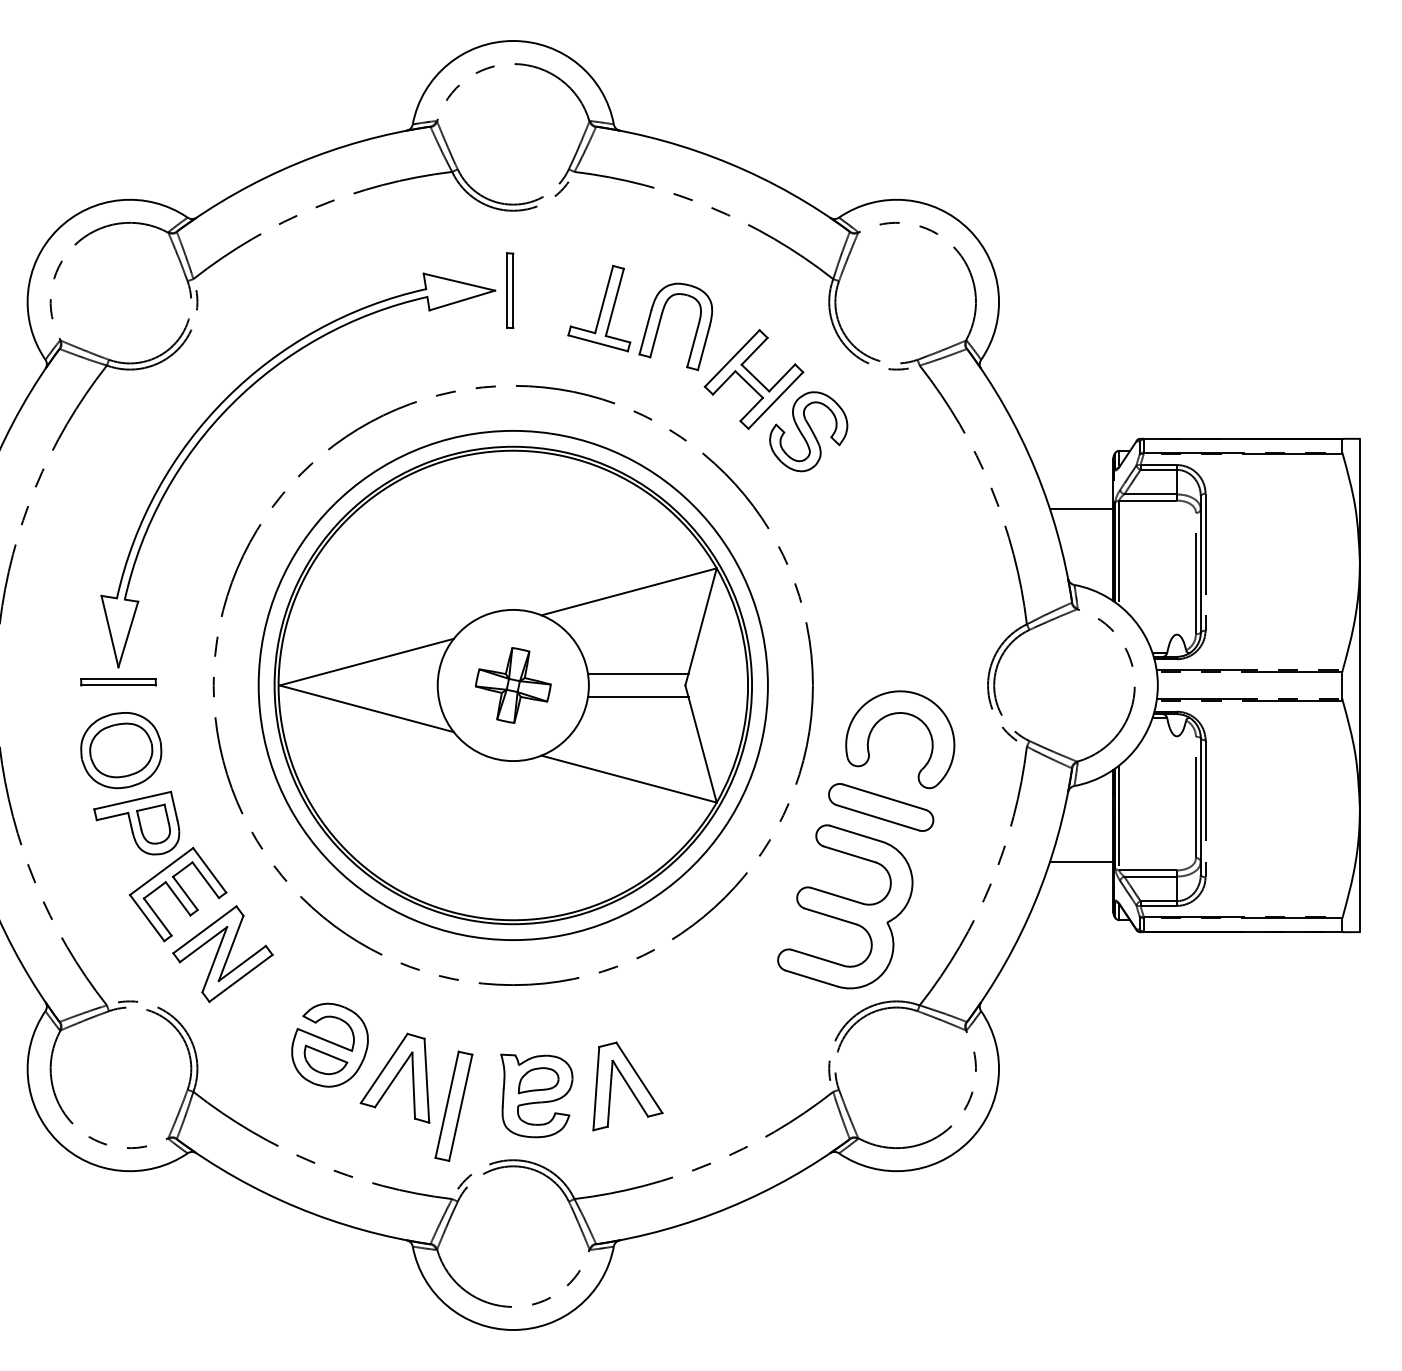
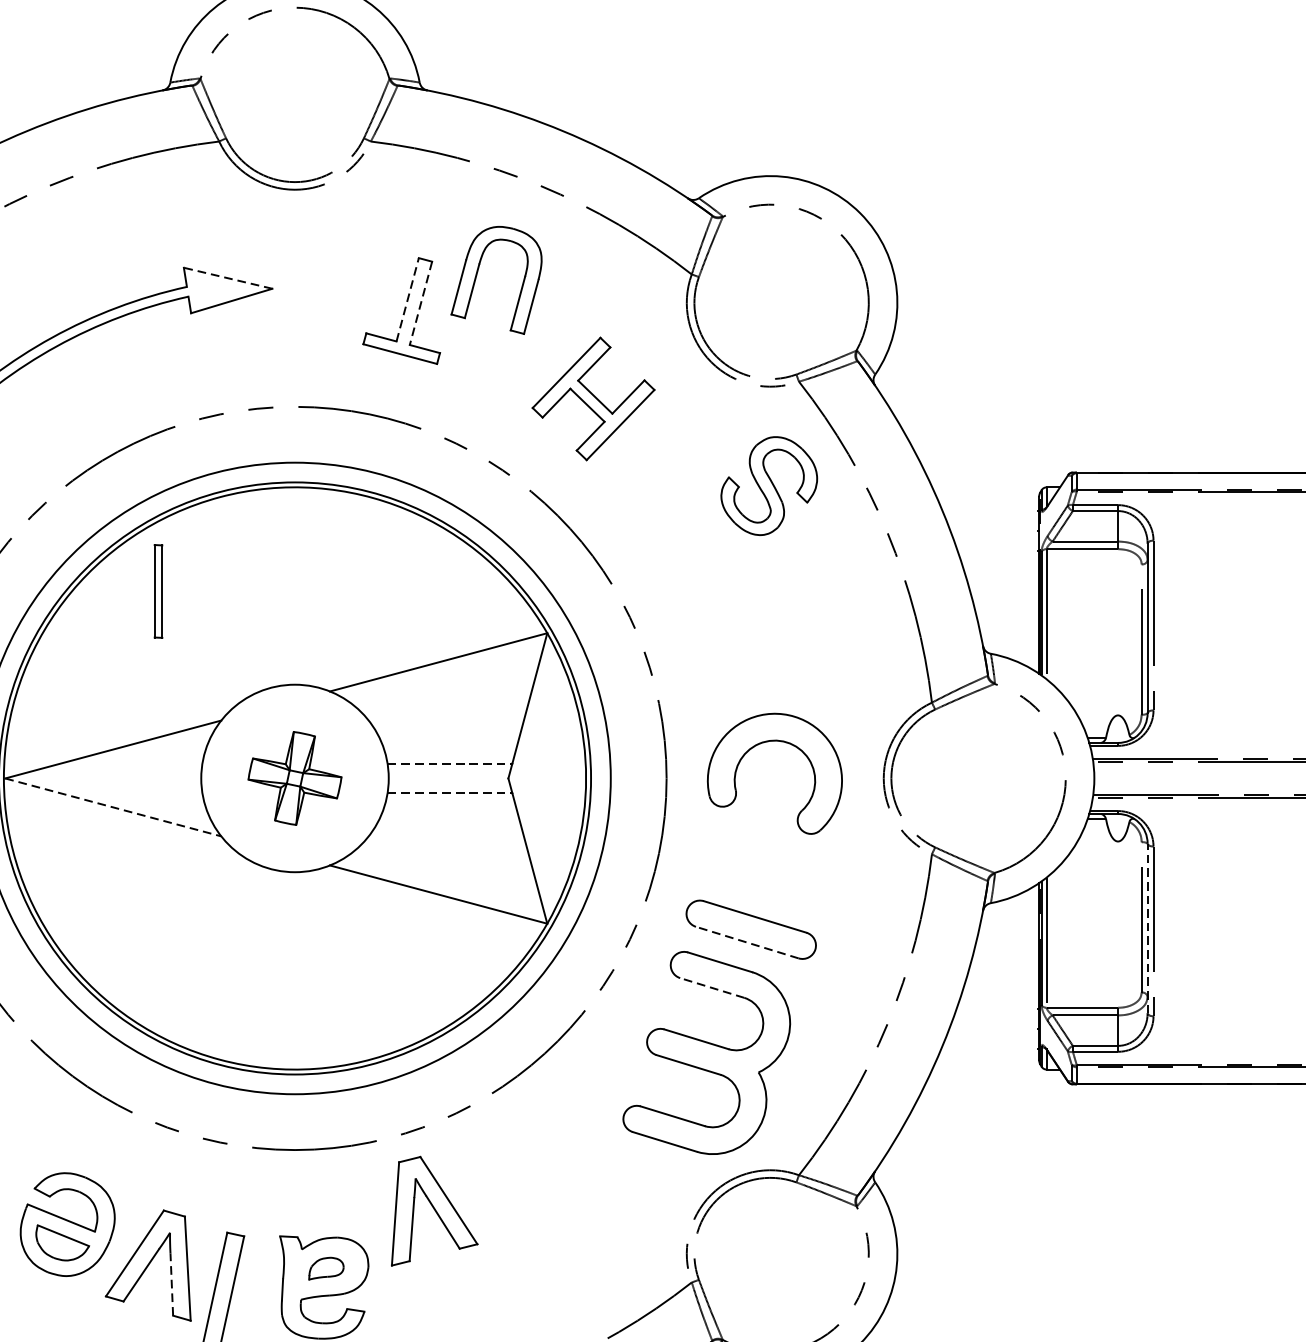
line: (459, 282) -> (228, 278), solid -> dashed
part: (510, 290) -> (158, 591), moved
line: (604, 299) -> (408, 299), solid -> dashed
line: (614, 302) -> (420, 303), solid -> dashed
part: (661, 320) -> (478, 272), moved
part: (808, 431) -> (768, 485), moved
line: (1081, 508) -> (999, 558), removed
line: (638, 673) -> (450, 763), solid -> dashed
line: (638, 697) -> (450, 793), solid -> dashed
line: (367, 708) -> (114, 807), solid -> dashed
part: (903, 714) -> (778, 742), moved
line: (1200, 805) -> (1147, 927), solid -> dashed
line: (877, 817) -> (746, 942), solid -> dashed
line: (849, 854) -> (711, 988), solid -> dashed
line: (1081, 862) -> (999, 997), removed
part: (538, 1080) -> (326, 1268), size x0.7
part: (627, 1086) -> (434, 1211), moved
line: (413, 1093) -> (171, 1284), solid -> dashed

